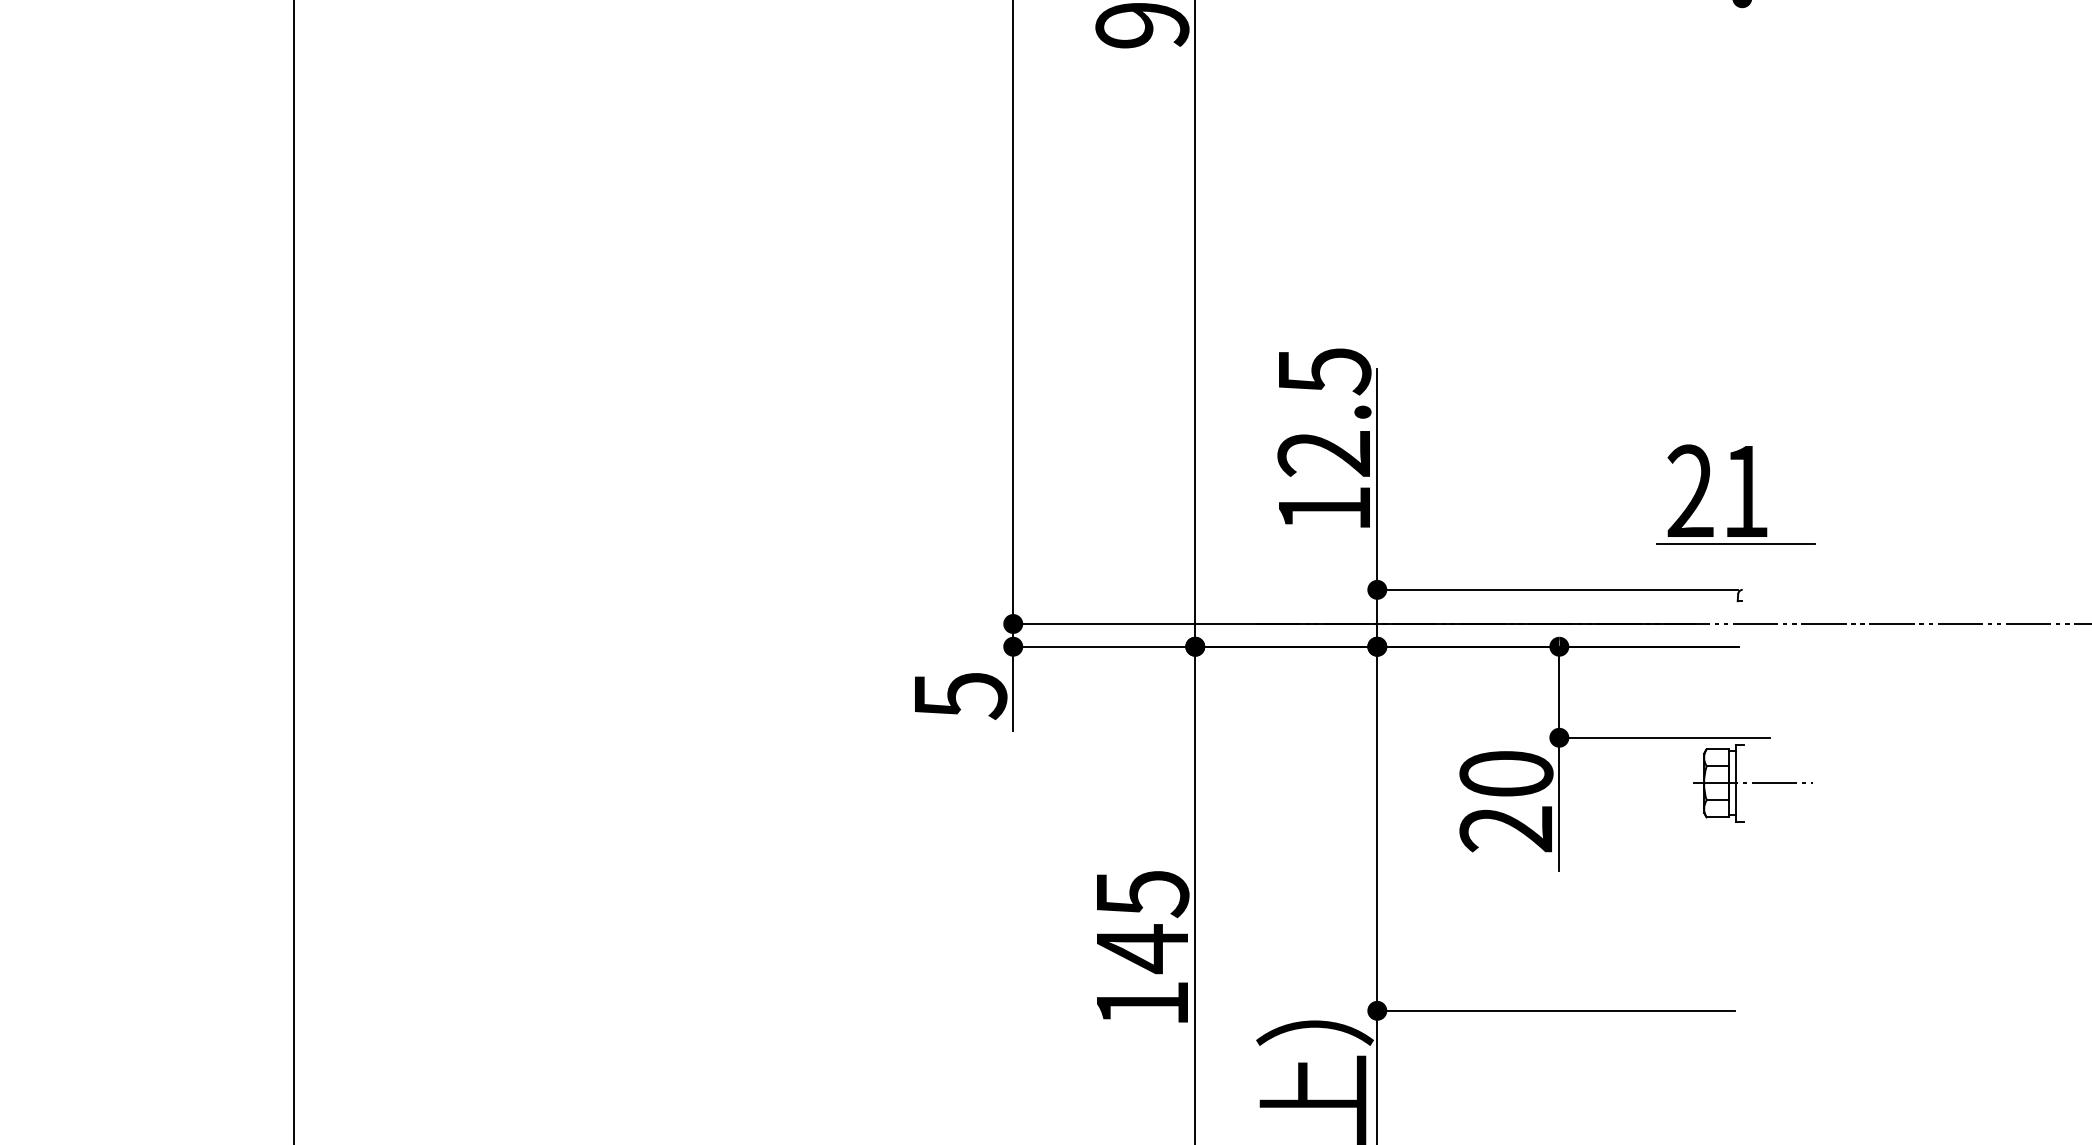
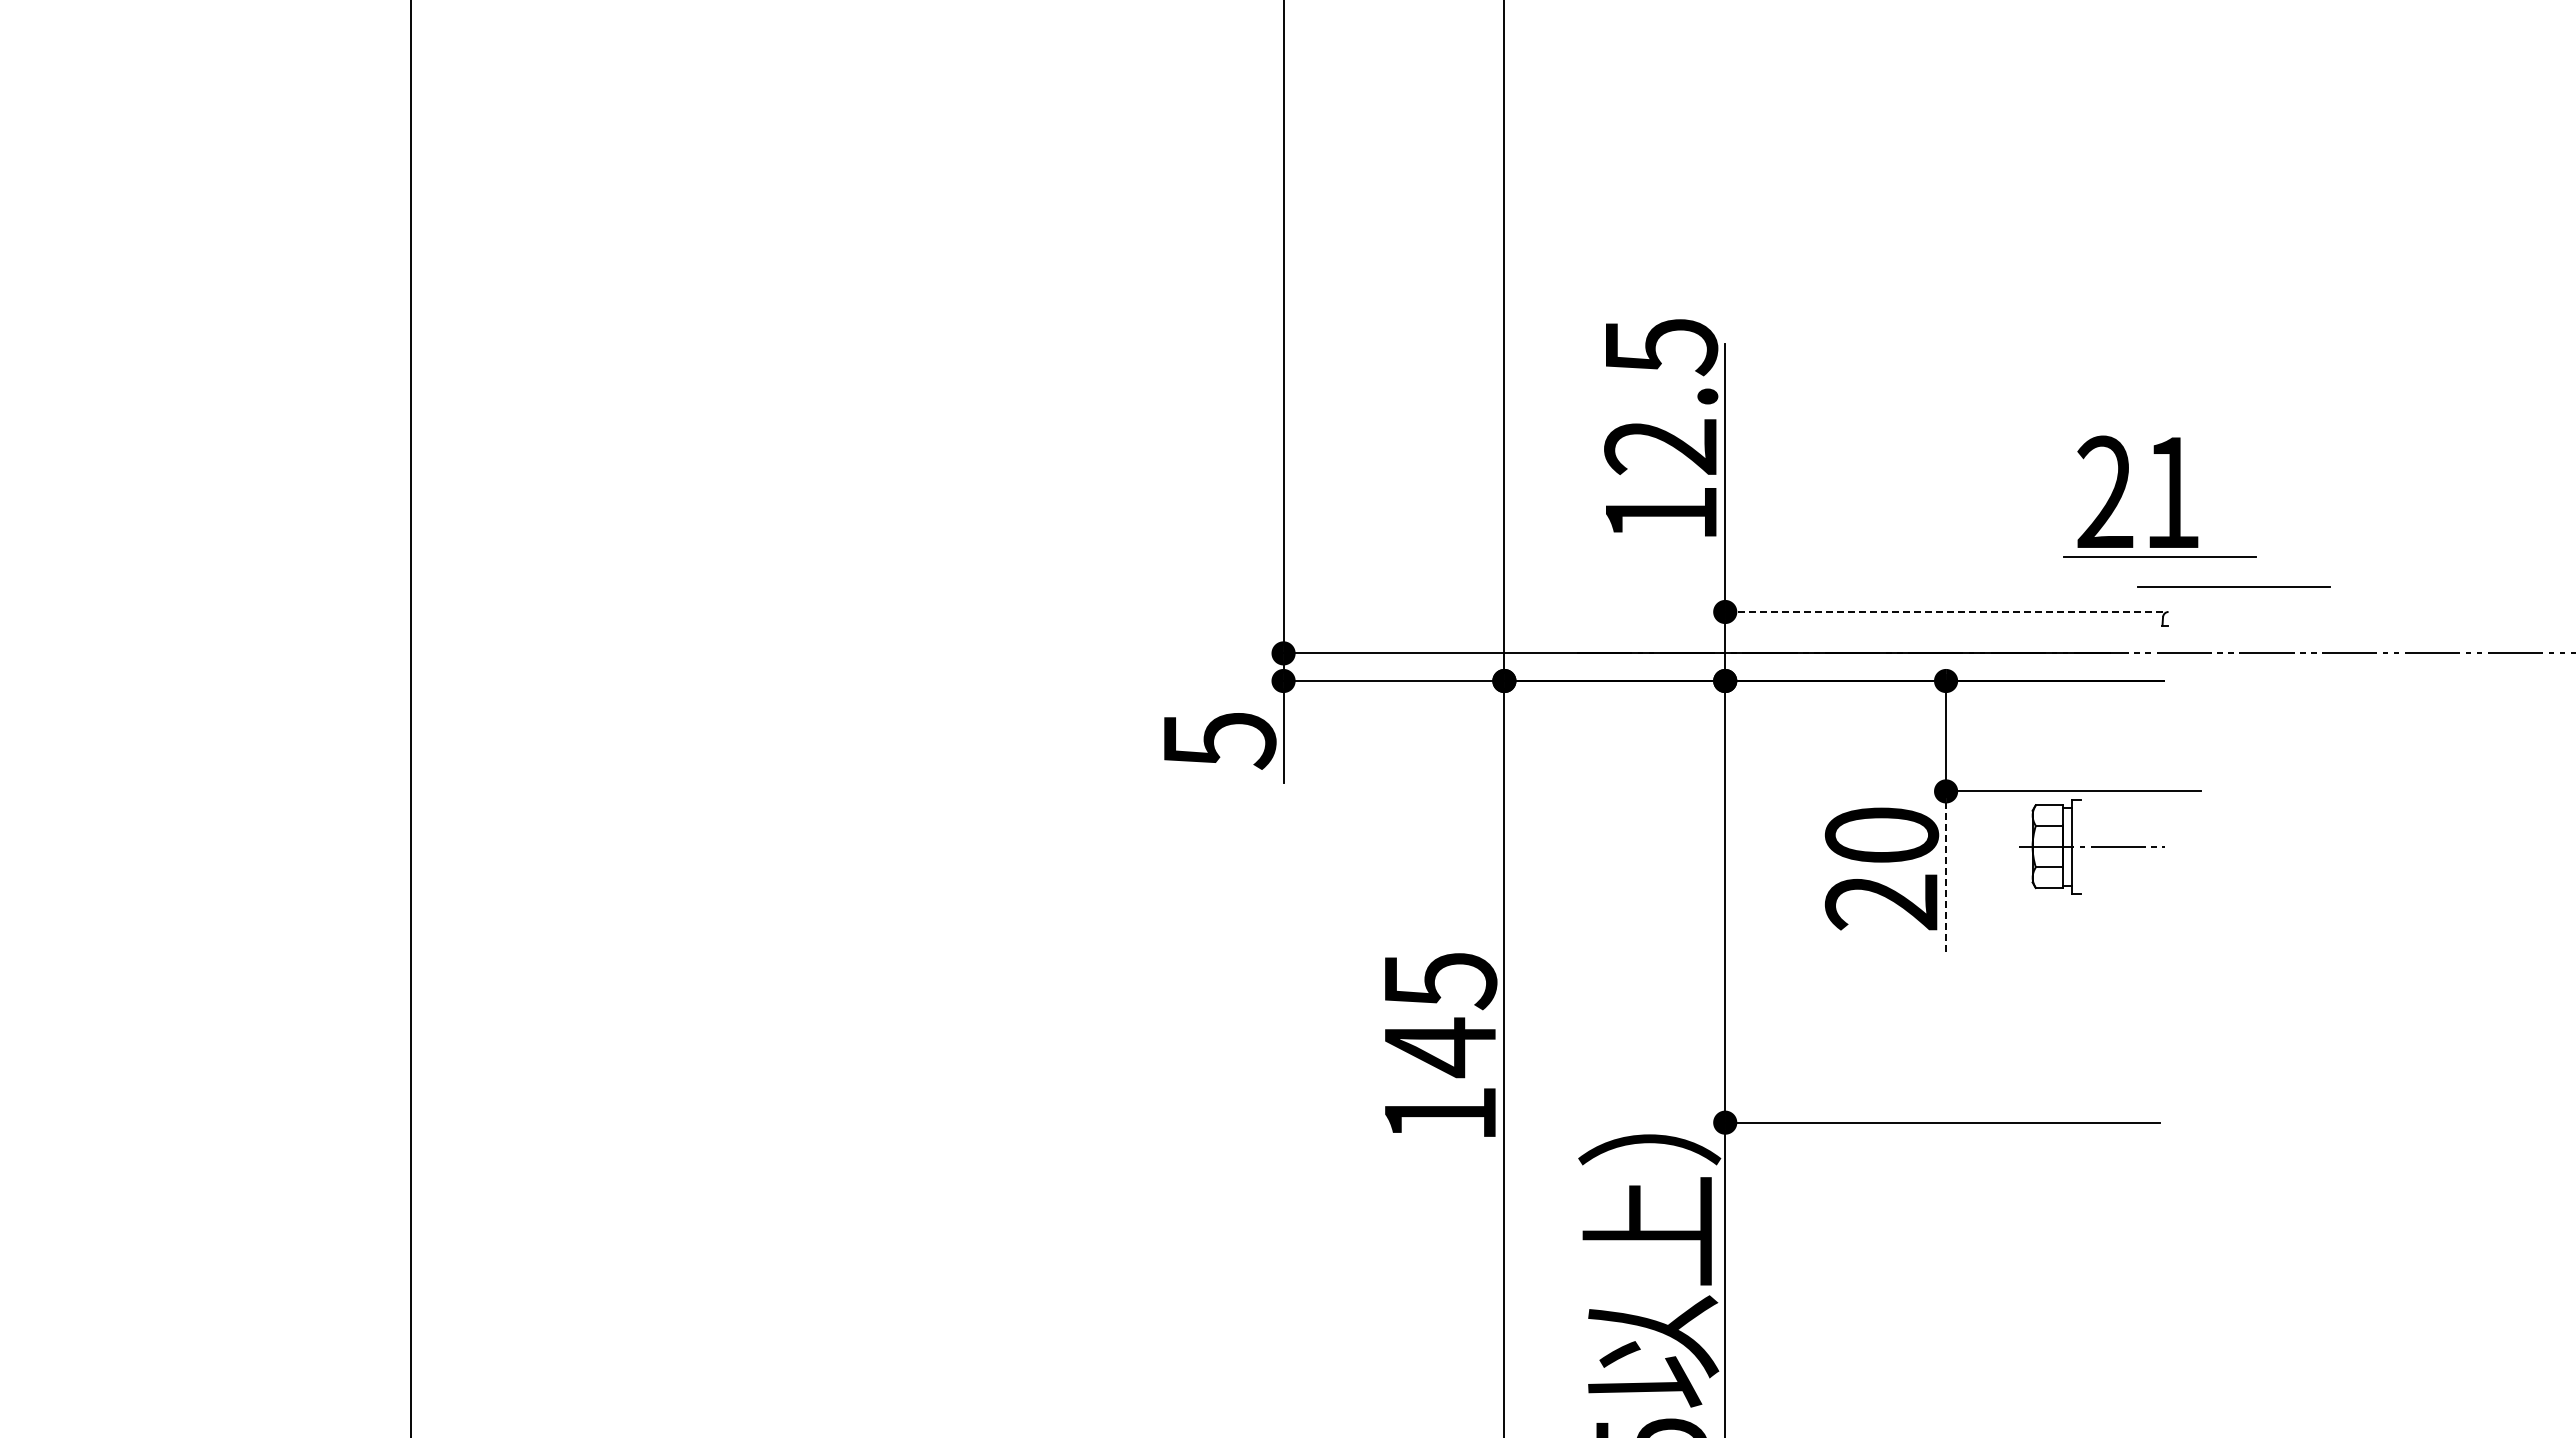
line: (1796, 568) -> (2233, 586), added
line: (1555, 589) -> (1941, 611), solid -> dashed
part: (1752, 783) -> (2091, 846), moved
line: (1559, 804) -> (1946, 872), solid -> dashed

